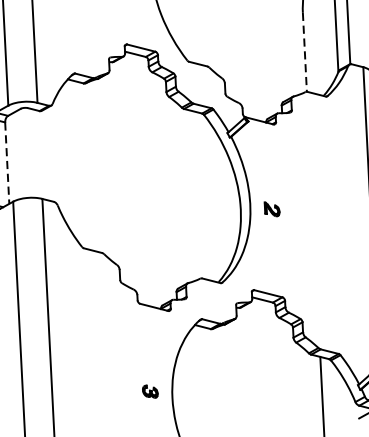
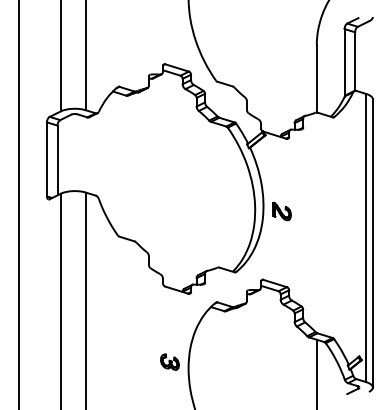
line: (304, 52) -> (316, 78), dashed -> solid
line: (7, 163) -> (57, 160), dashed -> solid
part: (271, 209) -> (281, 211), size x1.43
part: (149, 390) -> (169, 361), size x1.43

